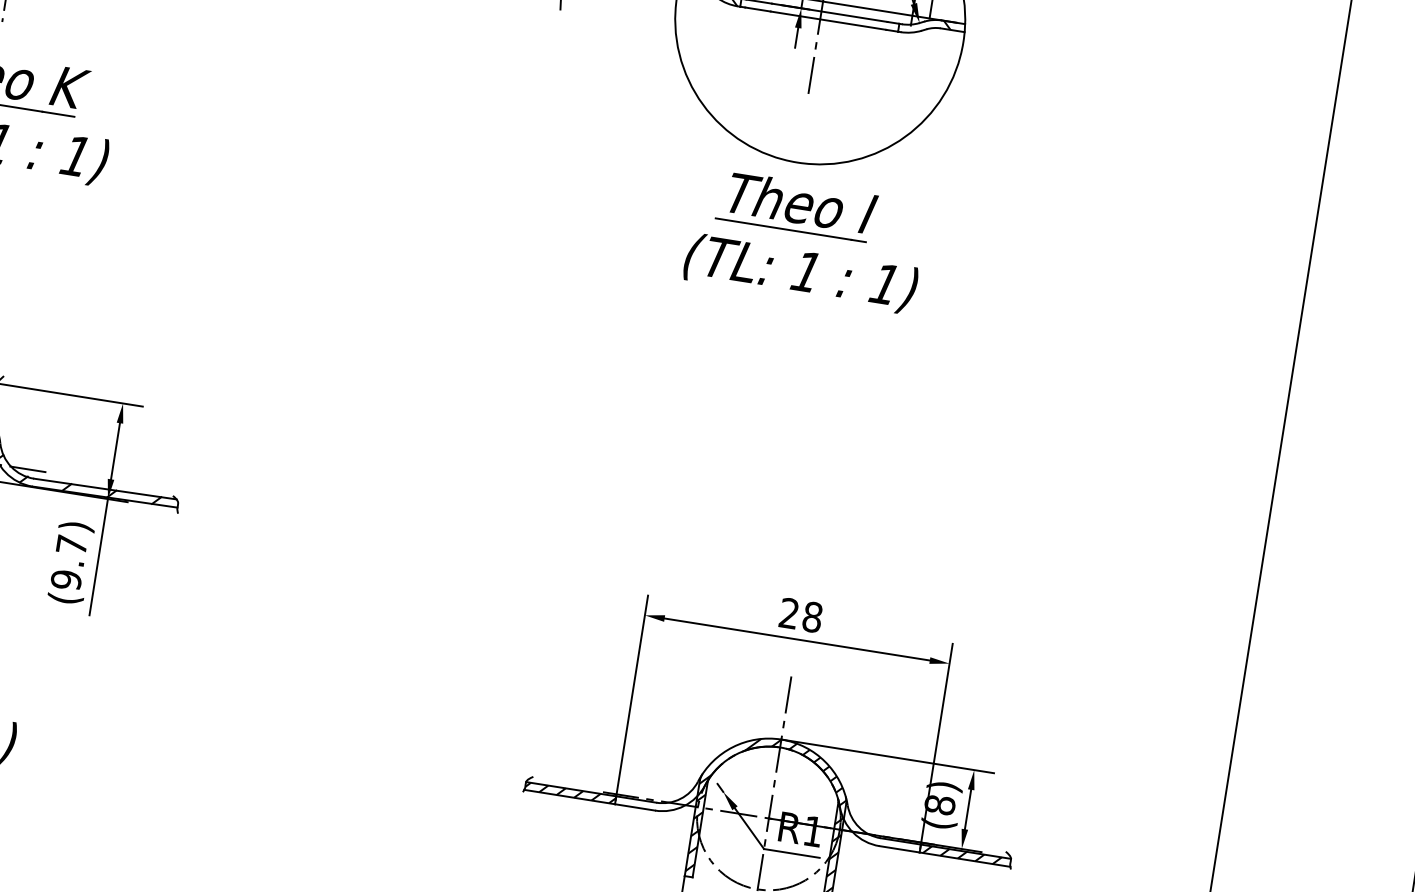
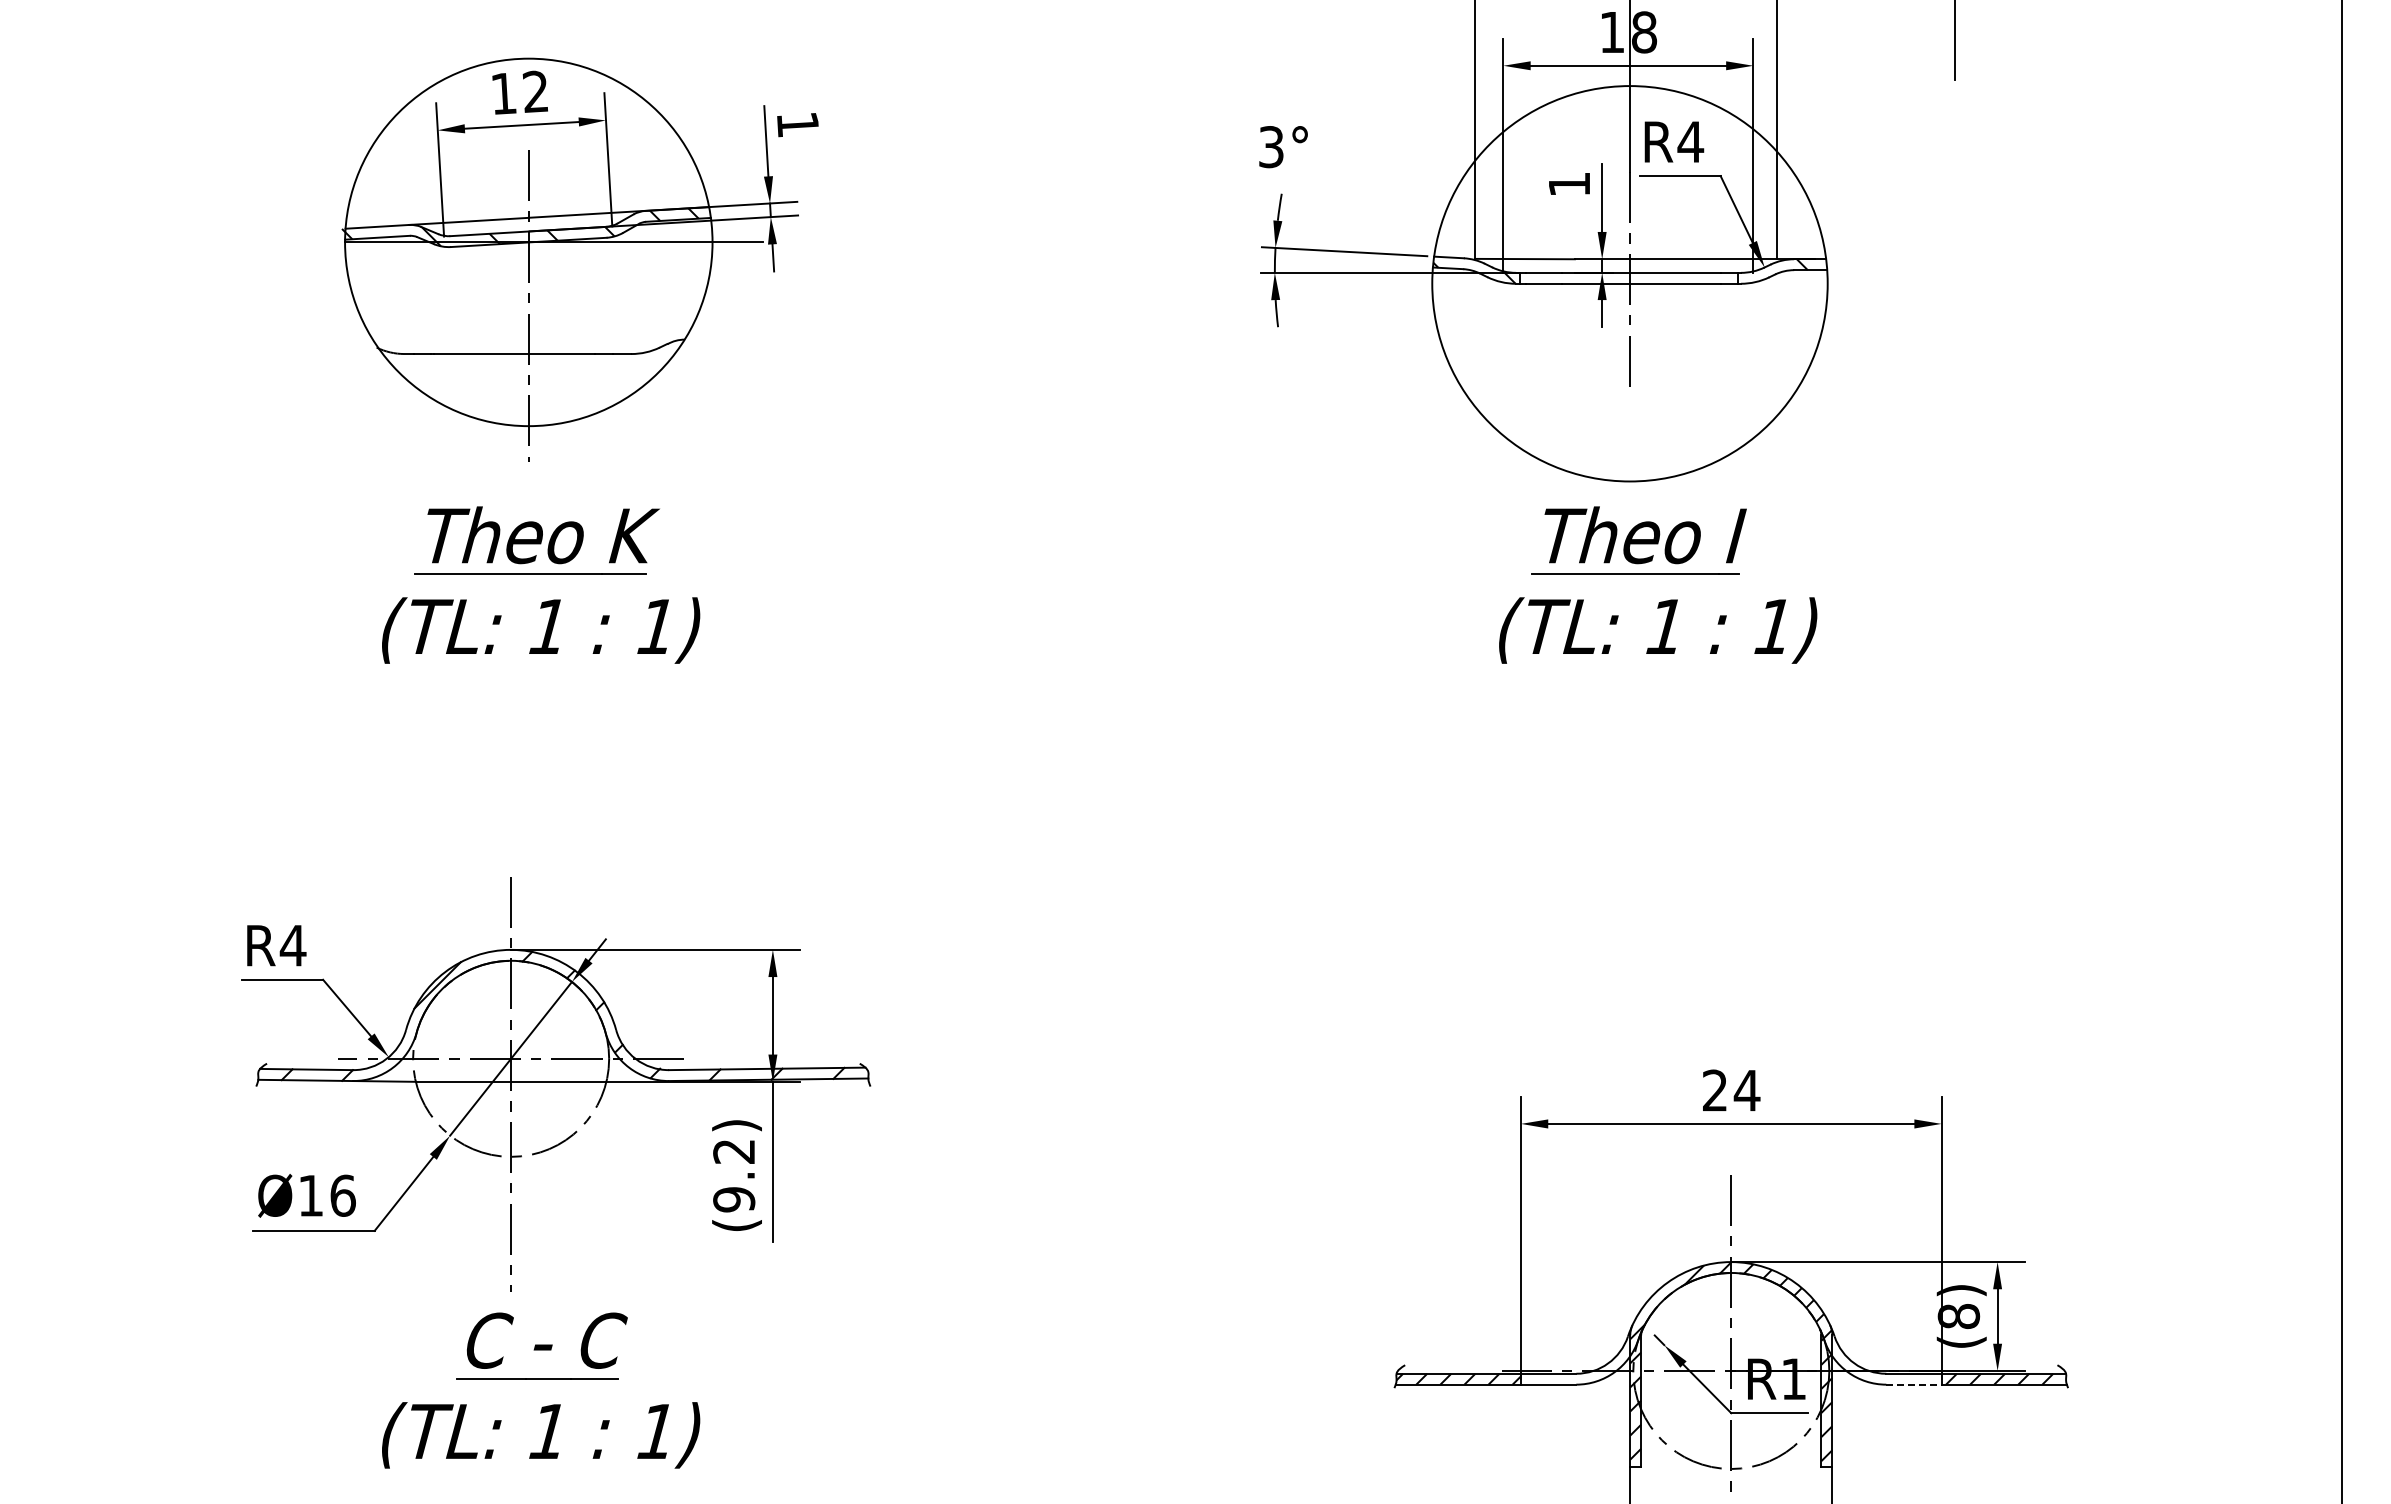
text: (71, 545) -> (733, 1151), (9.7) -> (9.2)
text: (812, 617) -> (1746, 1090), 28 -> 24
line: (899, 849) -> (1913, 1384), solid -> dashed

